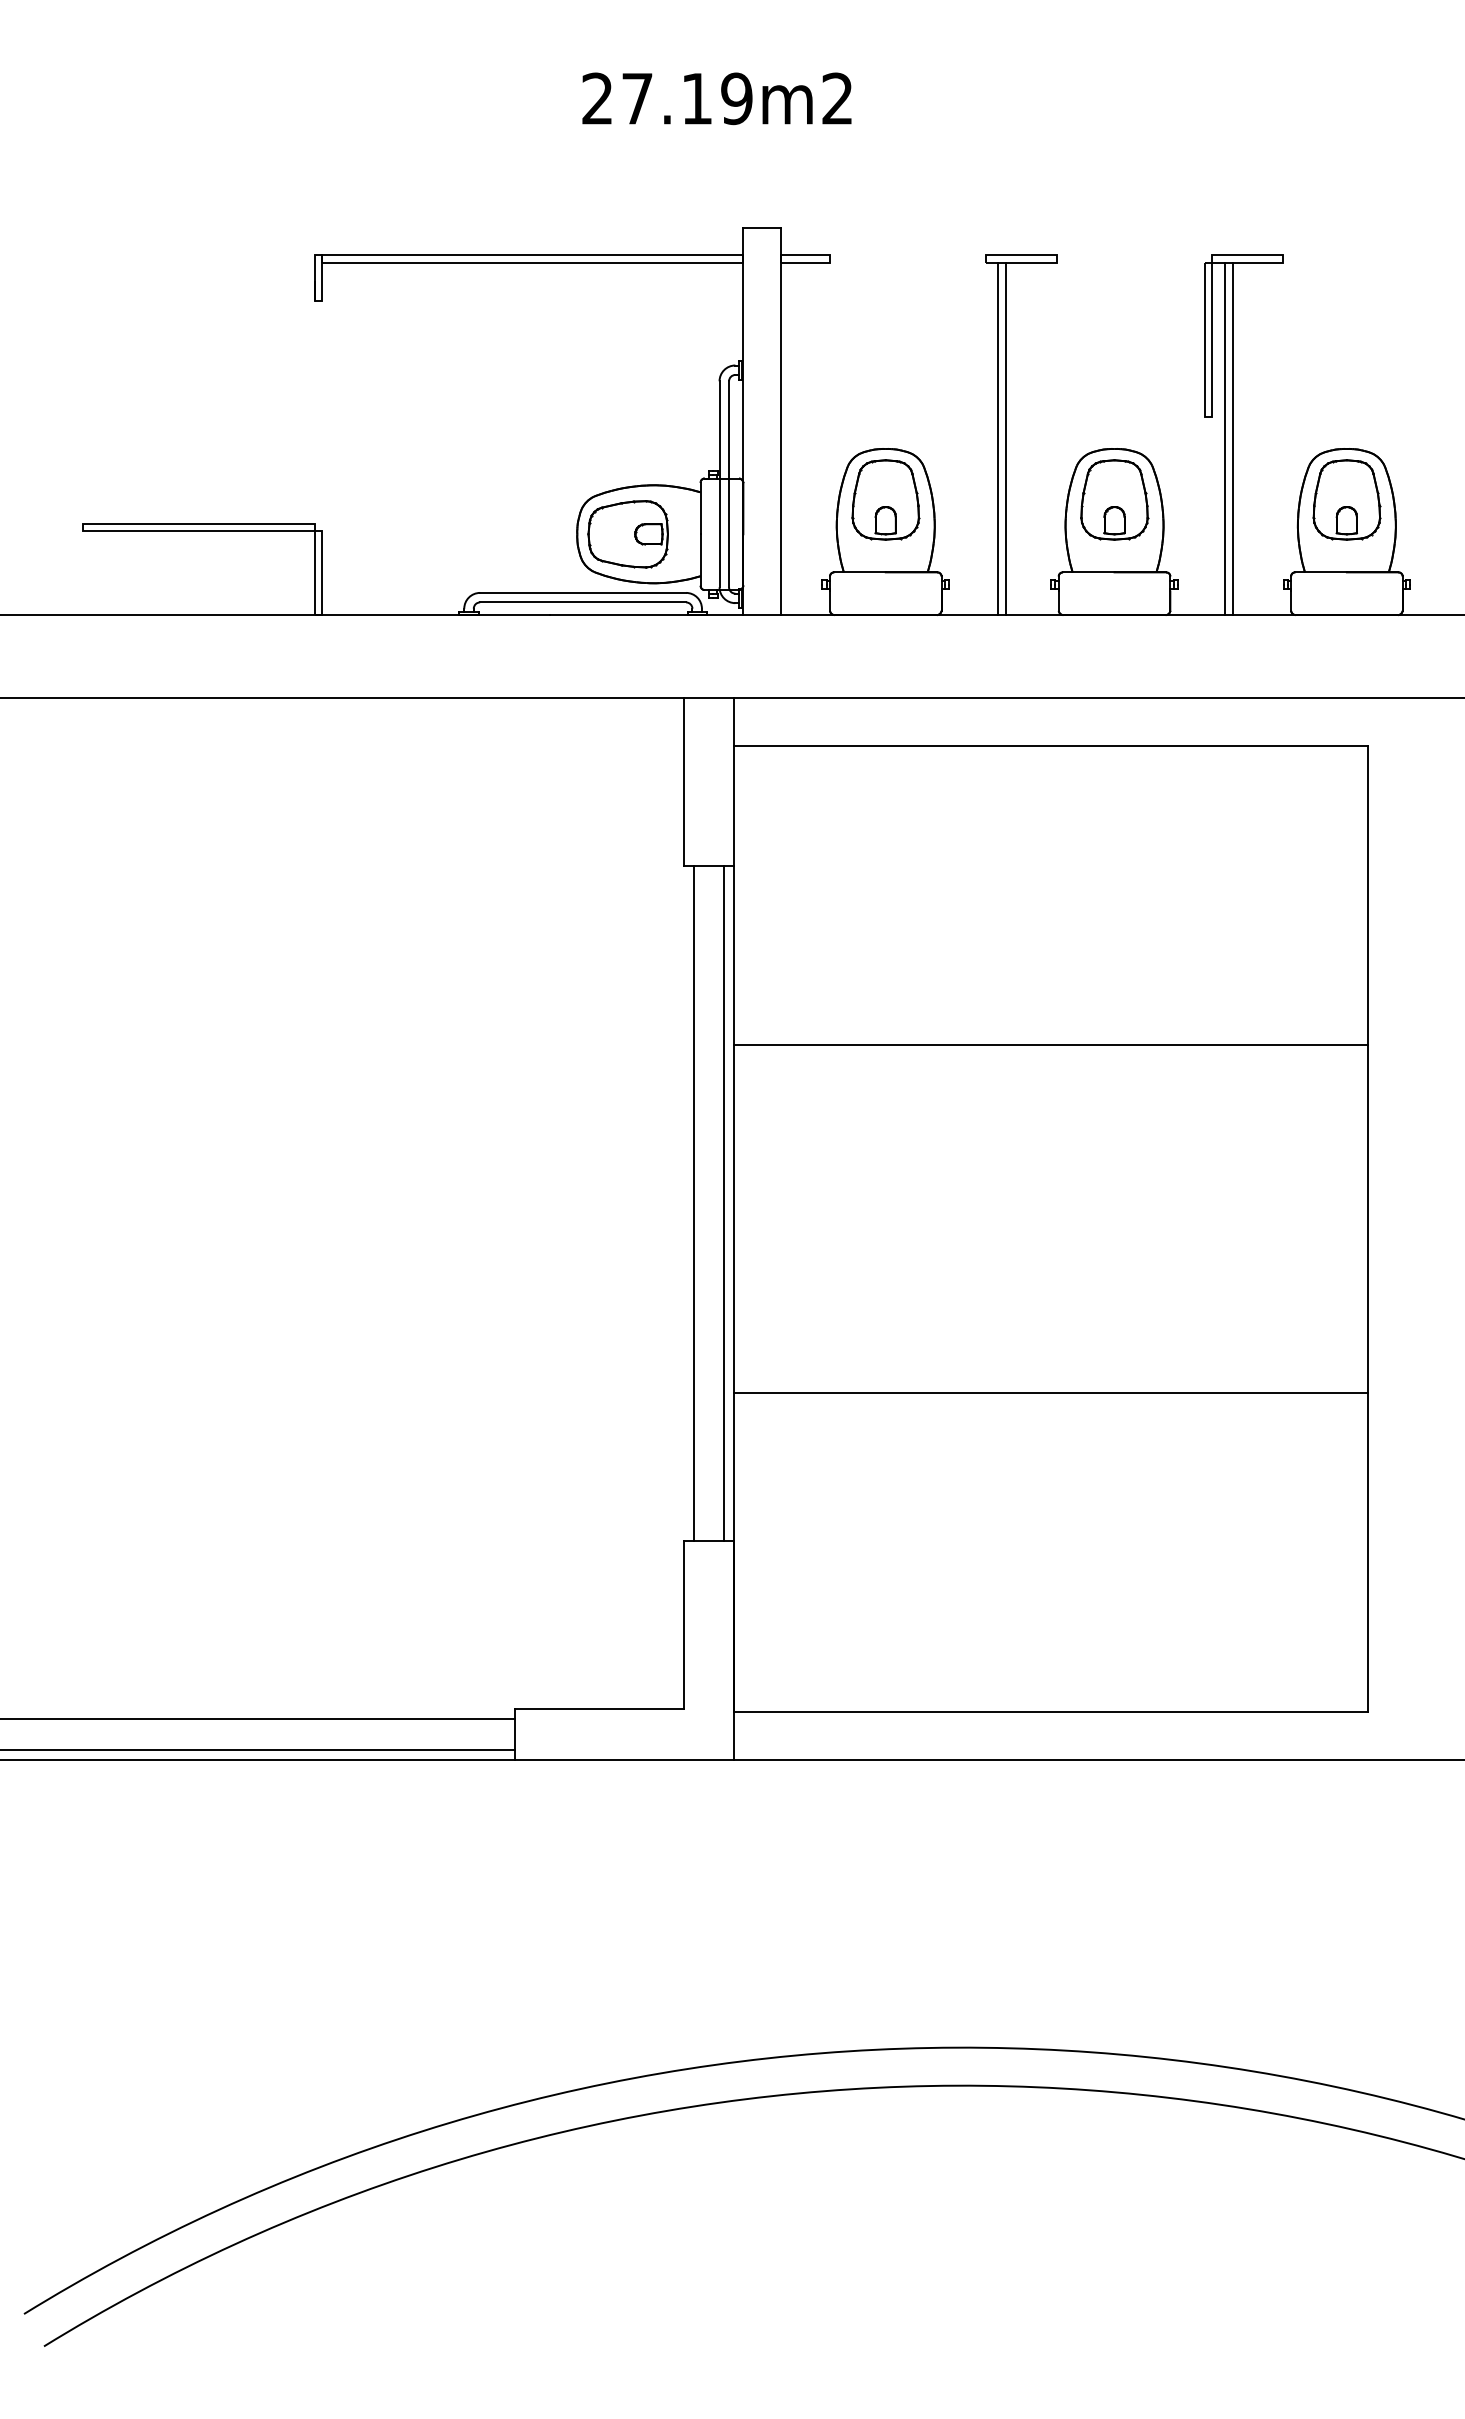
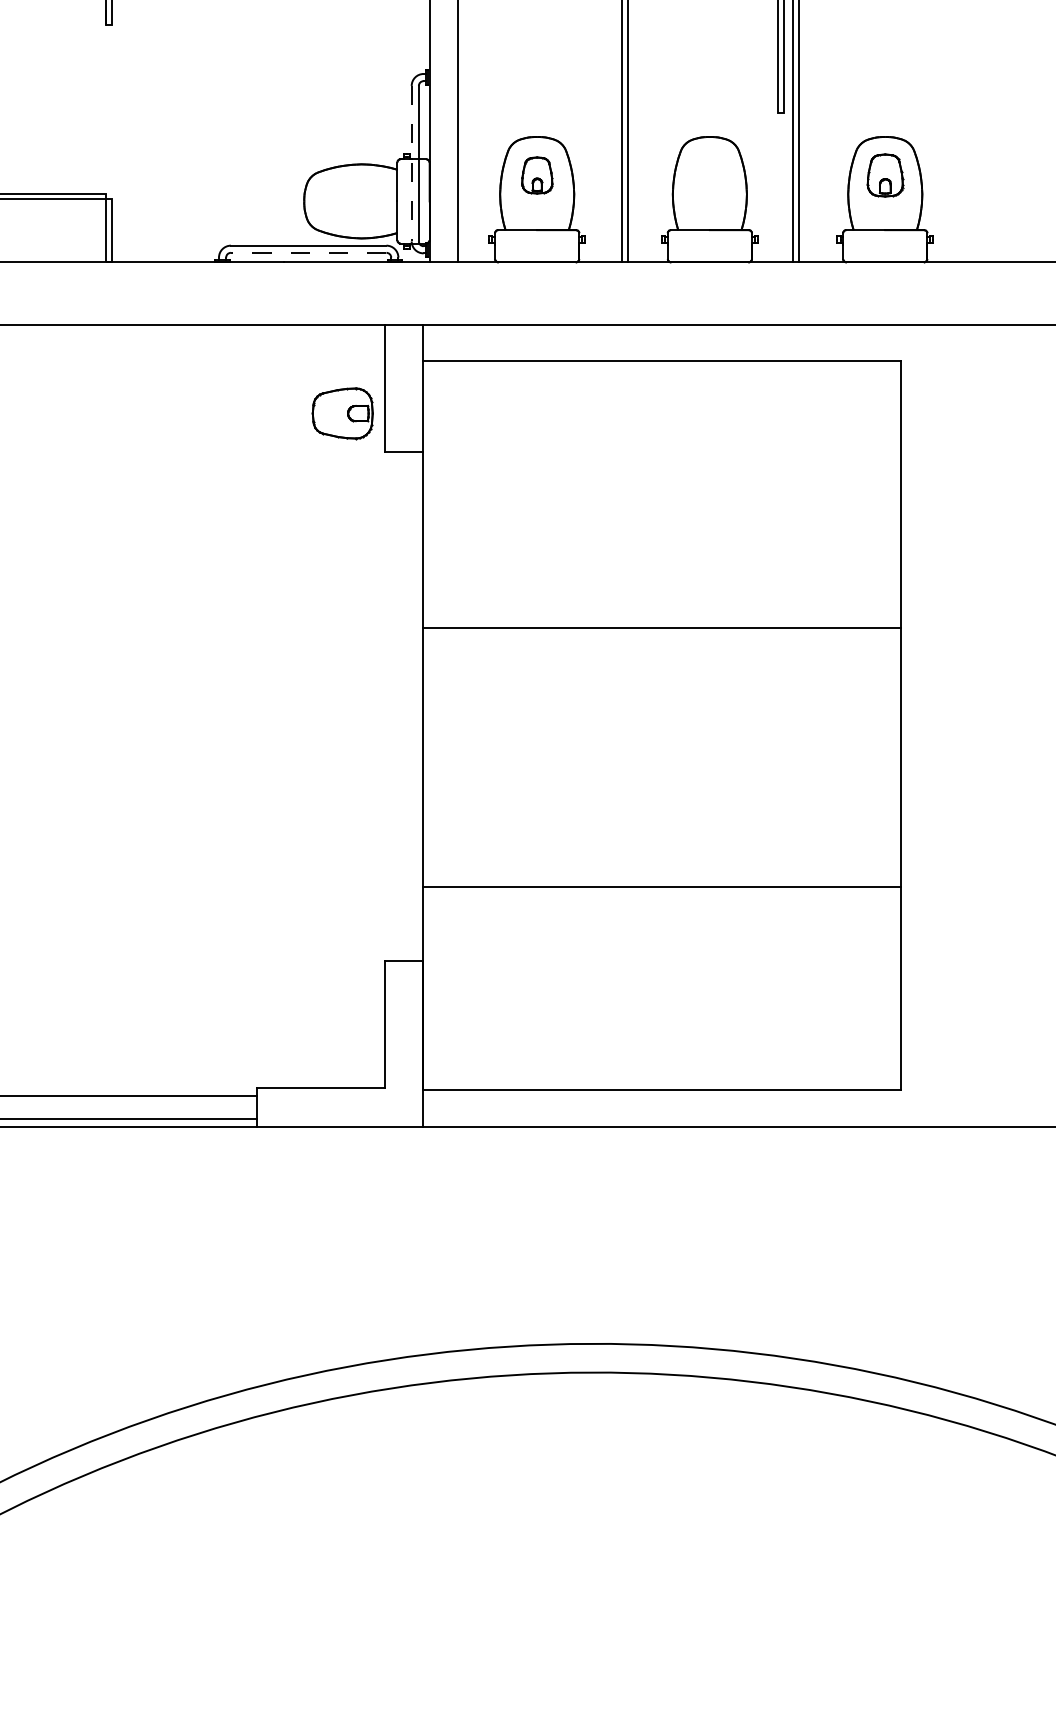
line: (719, 484) -> (411, 163), solid -> dashed
part: (885, 499) -> (536, 175), size x0.6
part: (1114, 499) -> (709, 175), removed
part: (1346, 499) -> (884, 175), size x0.7
part: (627, 534) -> (342, 413), moved
line: (583, 602) -> (308, 252), solid -> dashed
line: (1051, 1044) -> (662, 627), moved
line: (693, 1203) -> (392, 706), removed
line: (724, 1203) -> (415, 706), removed
line: (1051, 1393) -> (662, 887), moved

